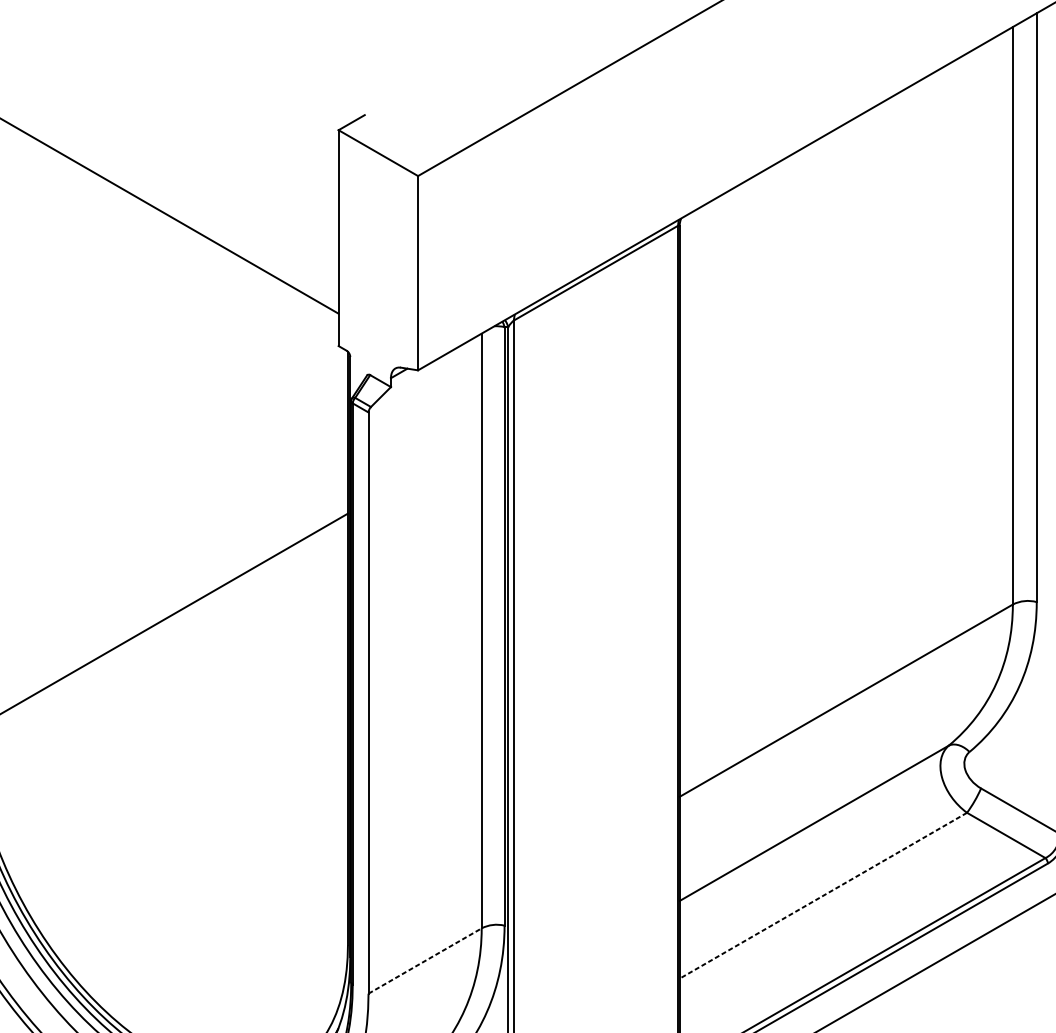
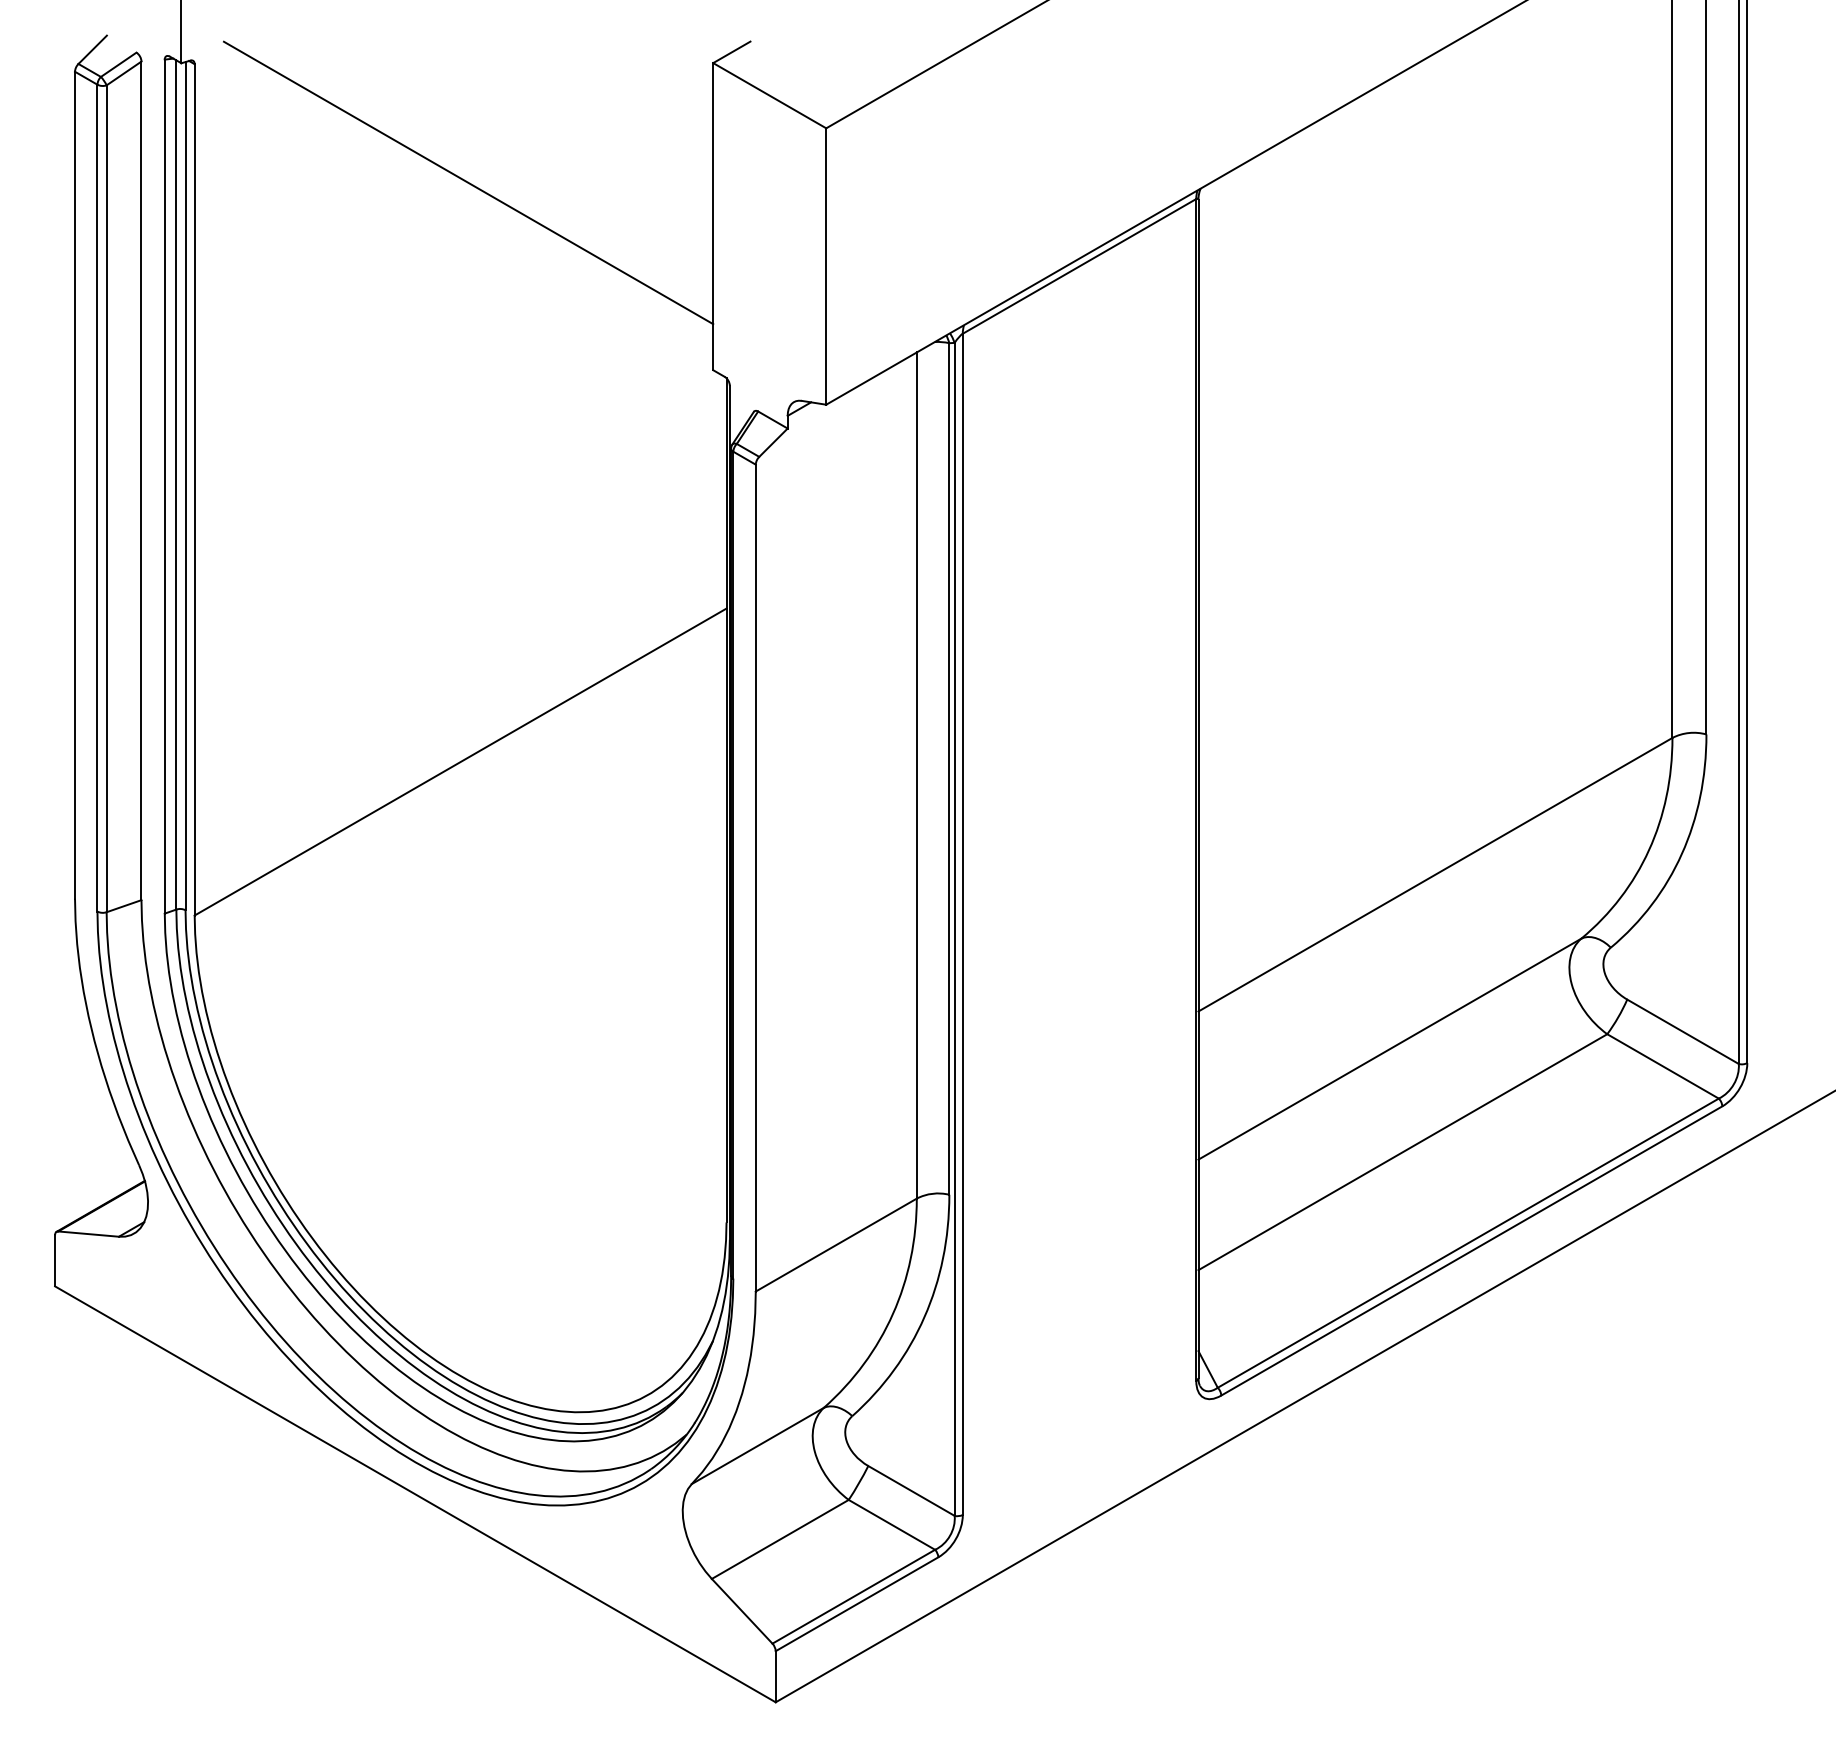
line: (823, 895) -> (1402, 1152), dashed -> solid
line: (425, 961) -> (836, 1245), dashed -> solid

